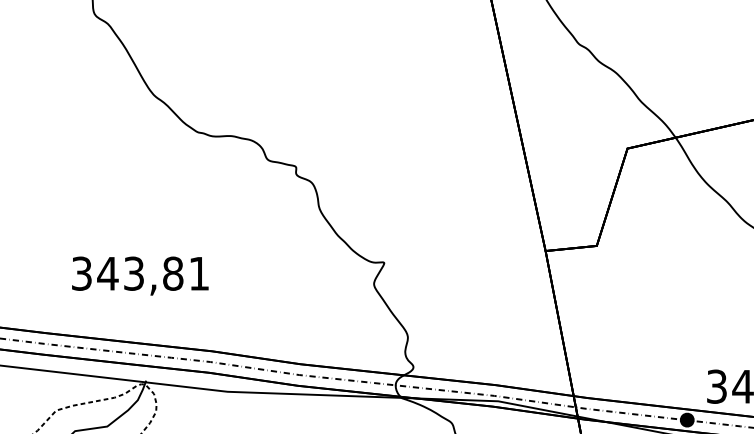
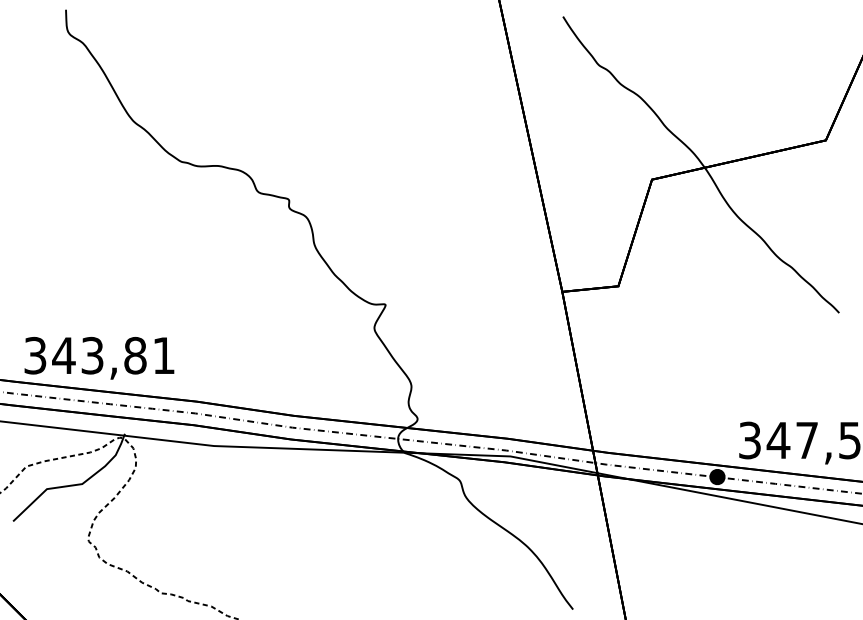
text: (140, 276) -> (99, 358), moved

